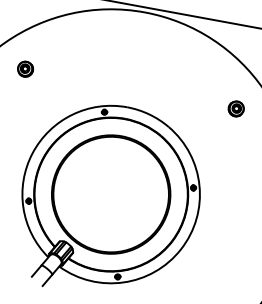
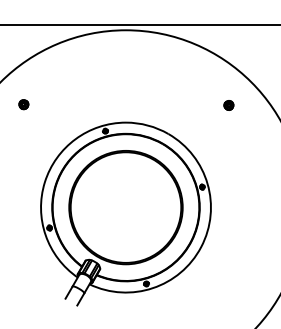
part: (25, 69) -> (23, 104), size x0.62
part: (235, 109) -> (228, 105), size x0.62

